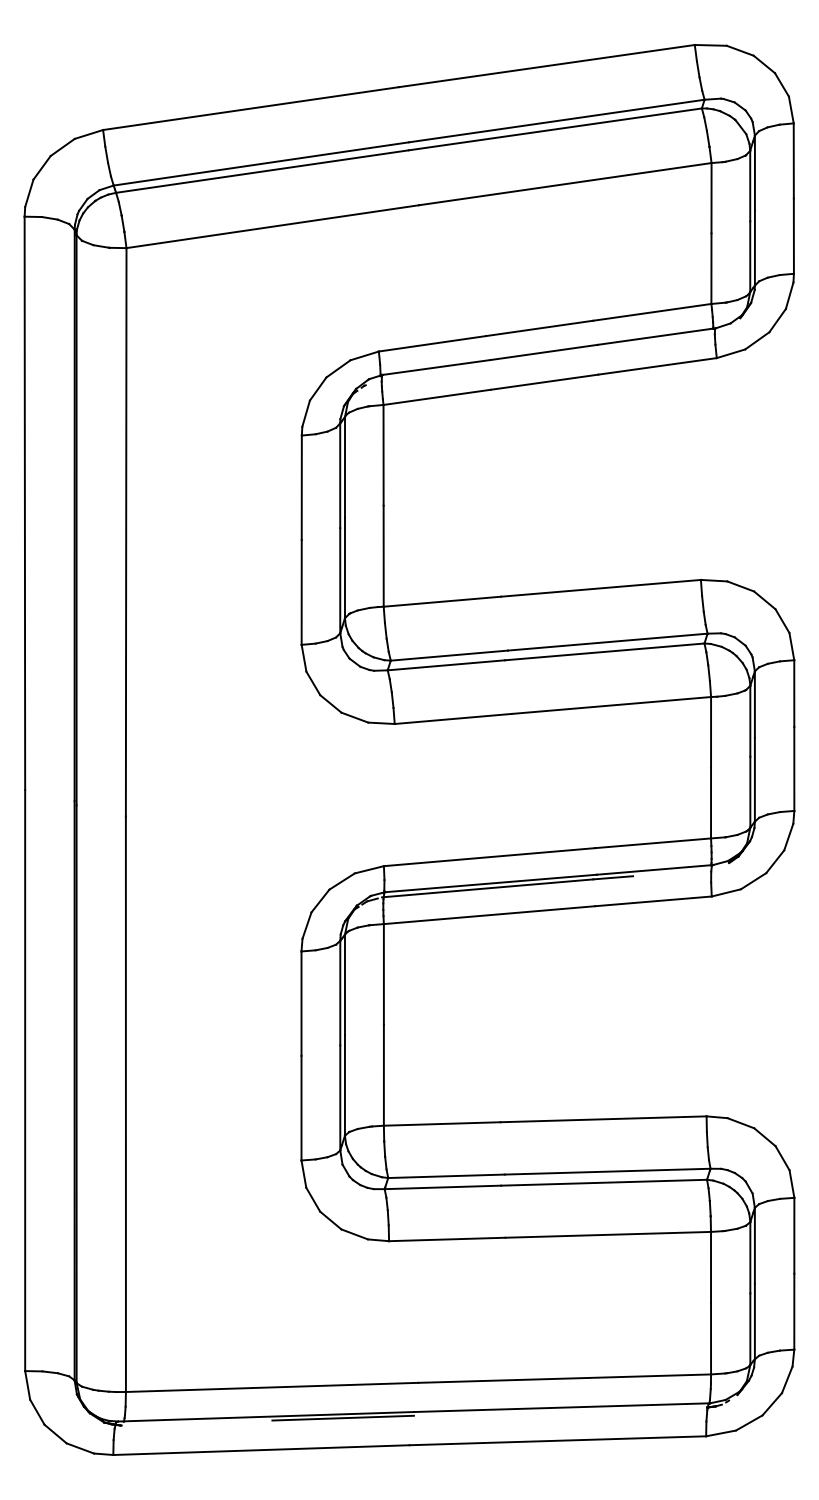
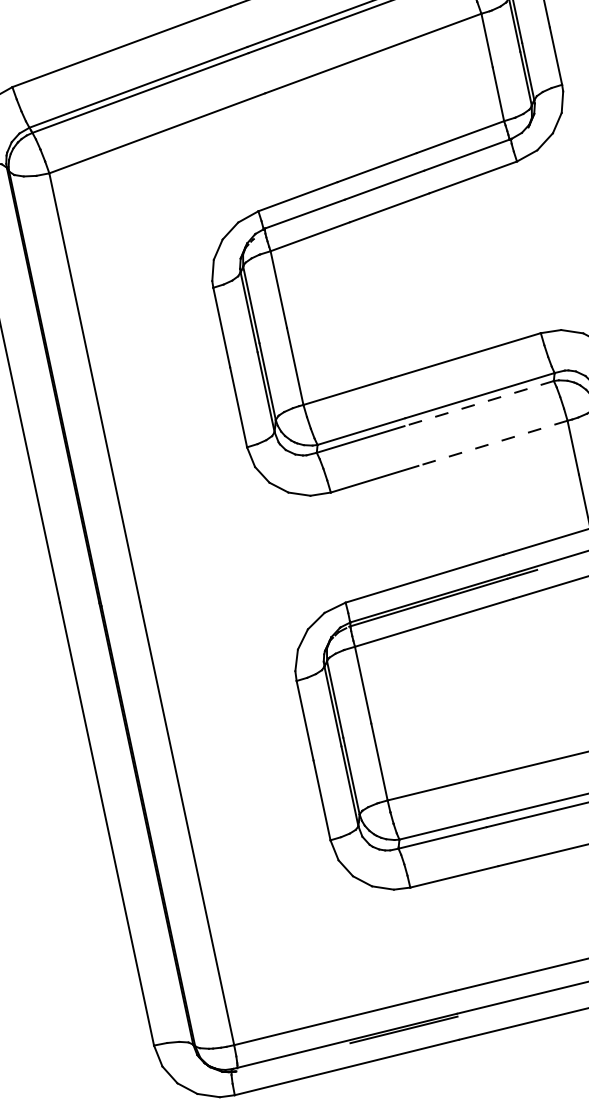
line: (604, 651) -> (478, 403), solid -> dashed
line: (610, 705) -> (492, 443), solid -> dashed

